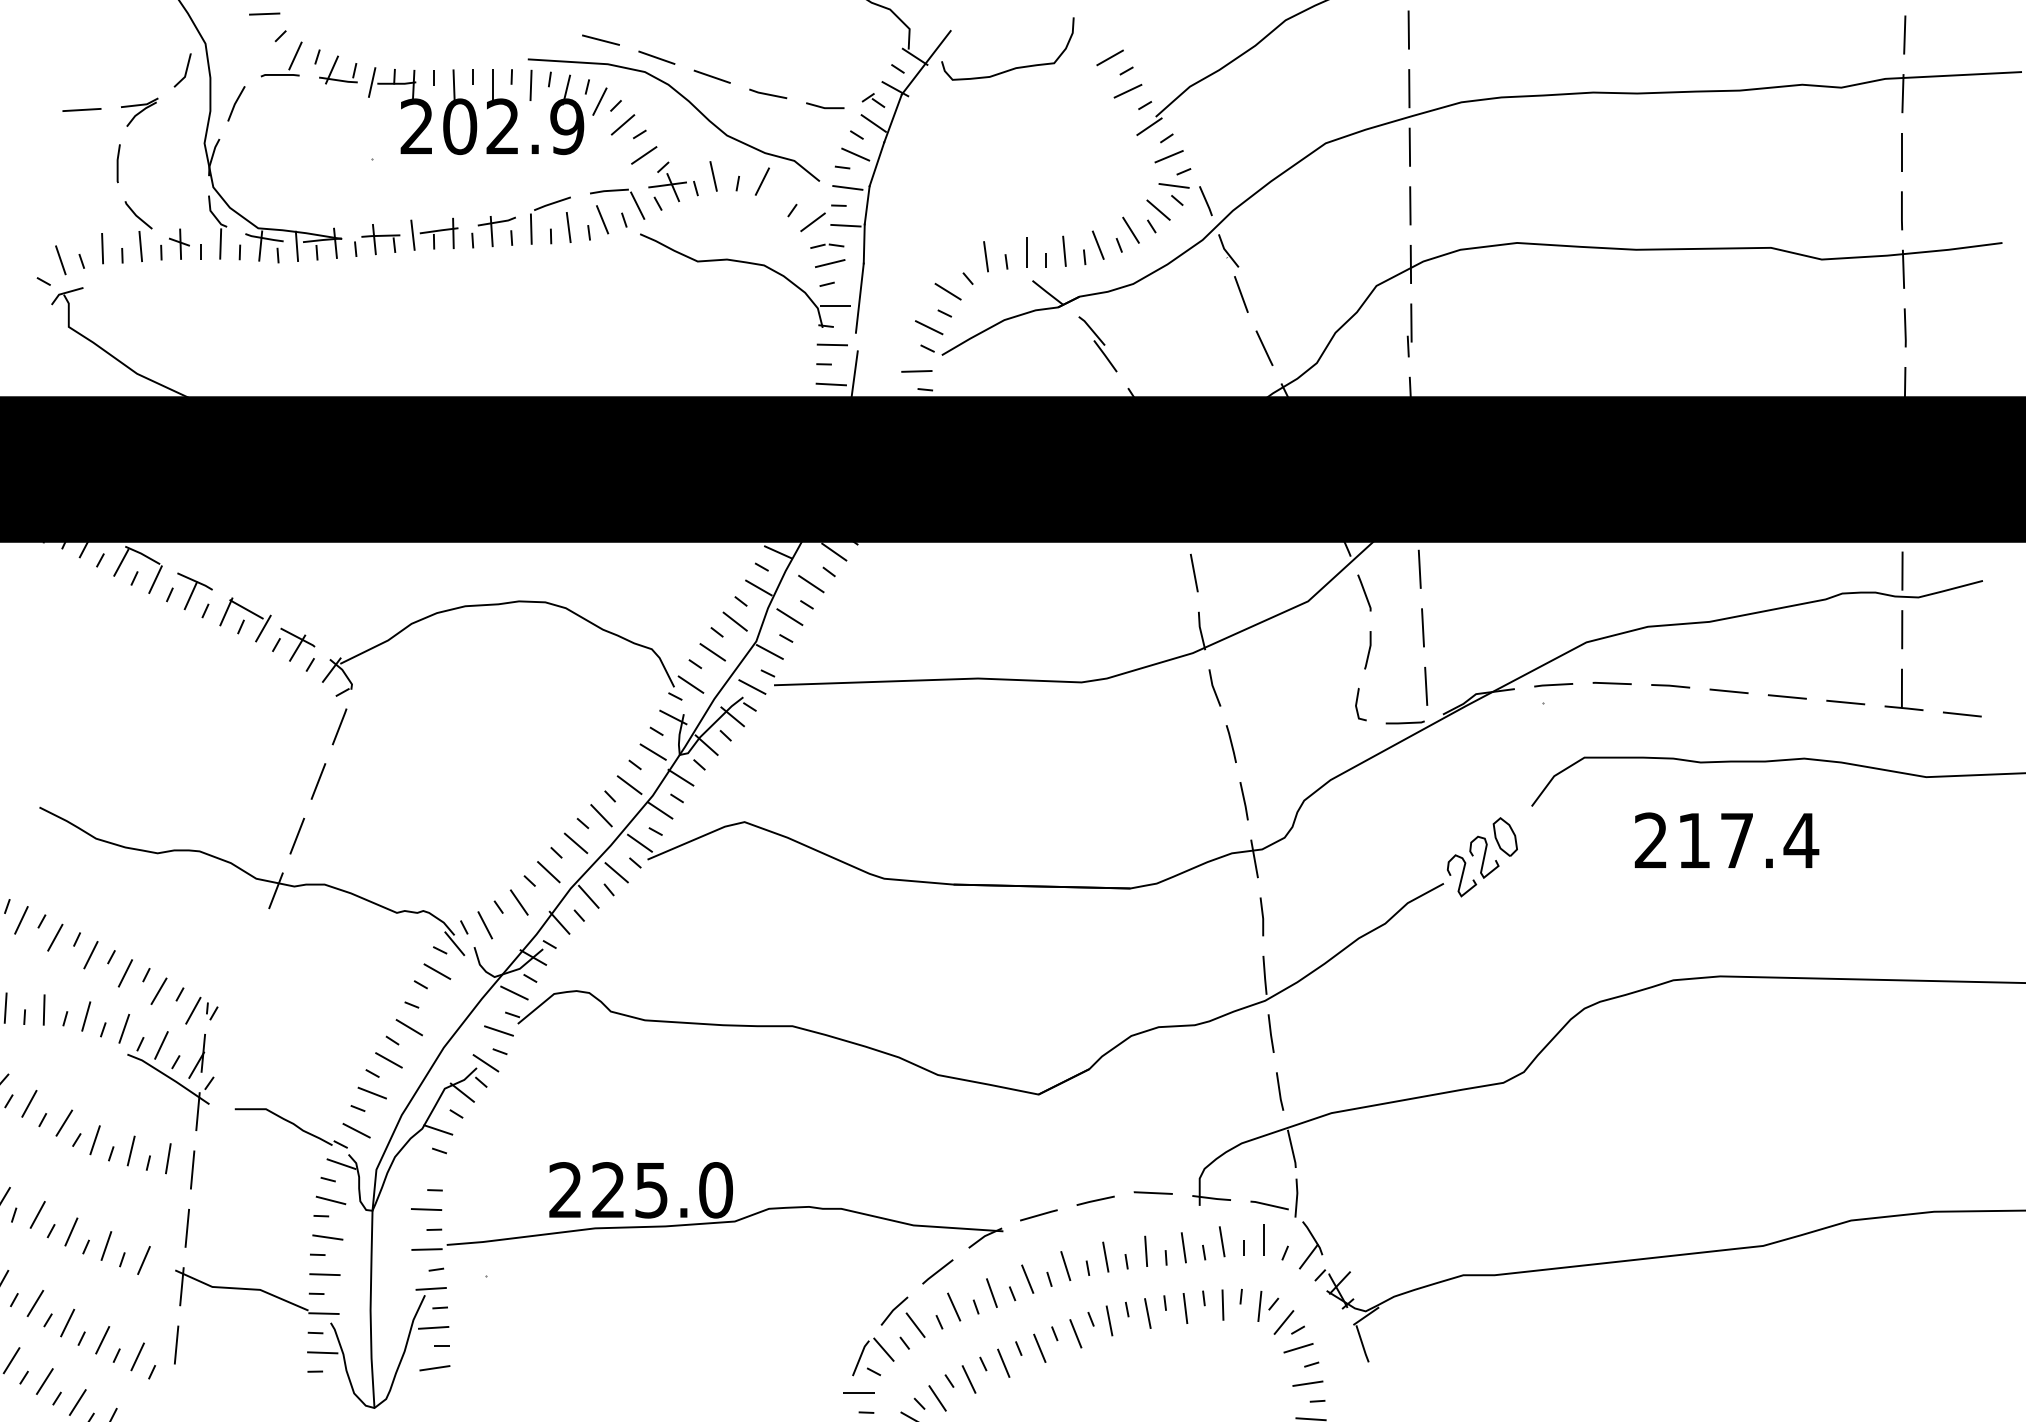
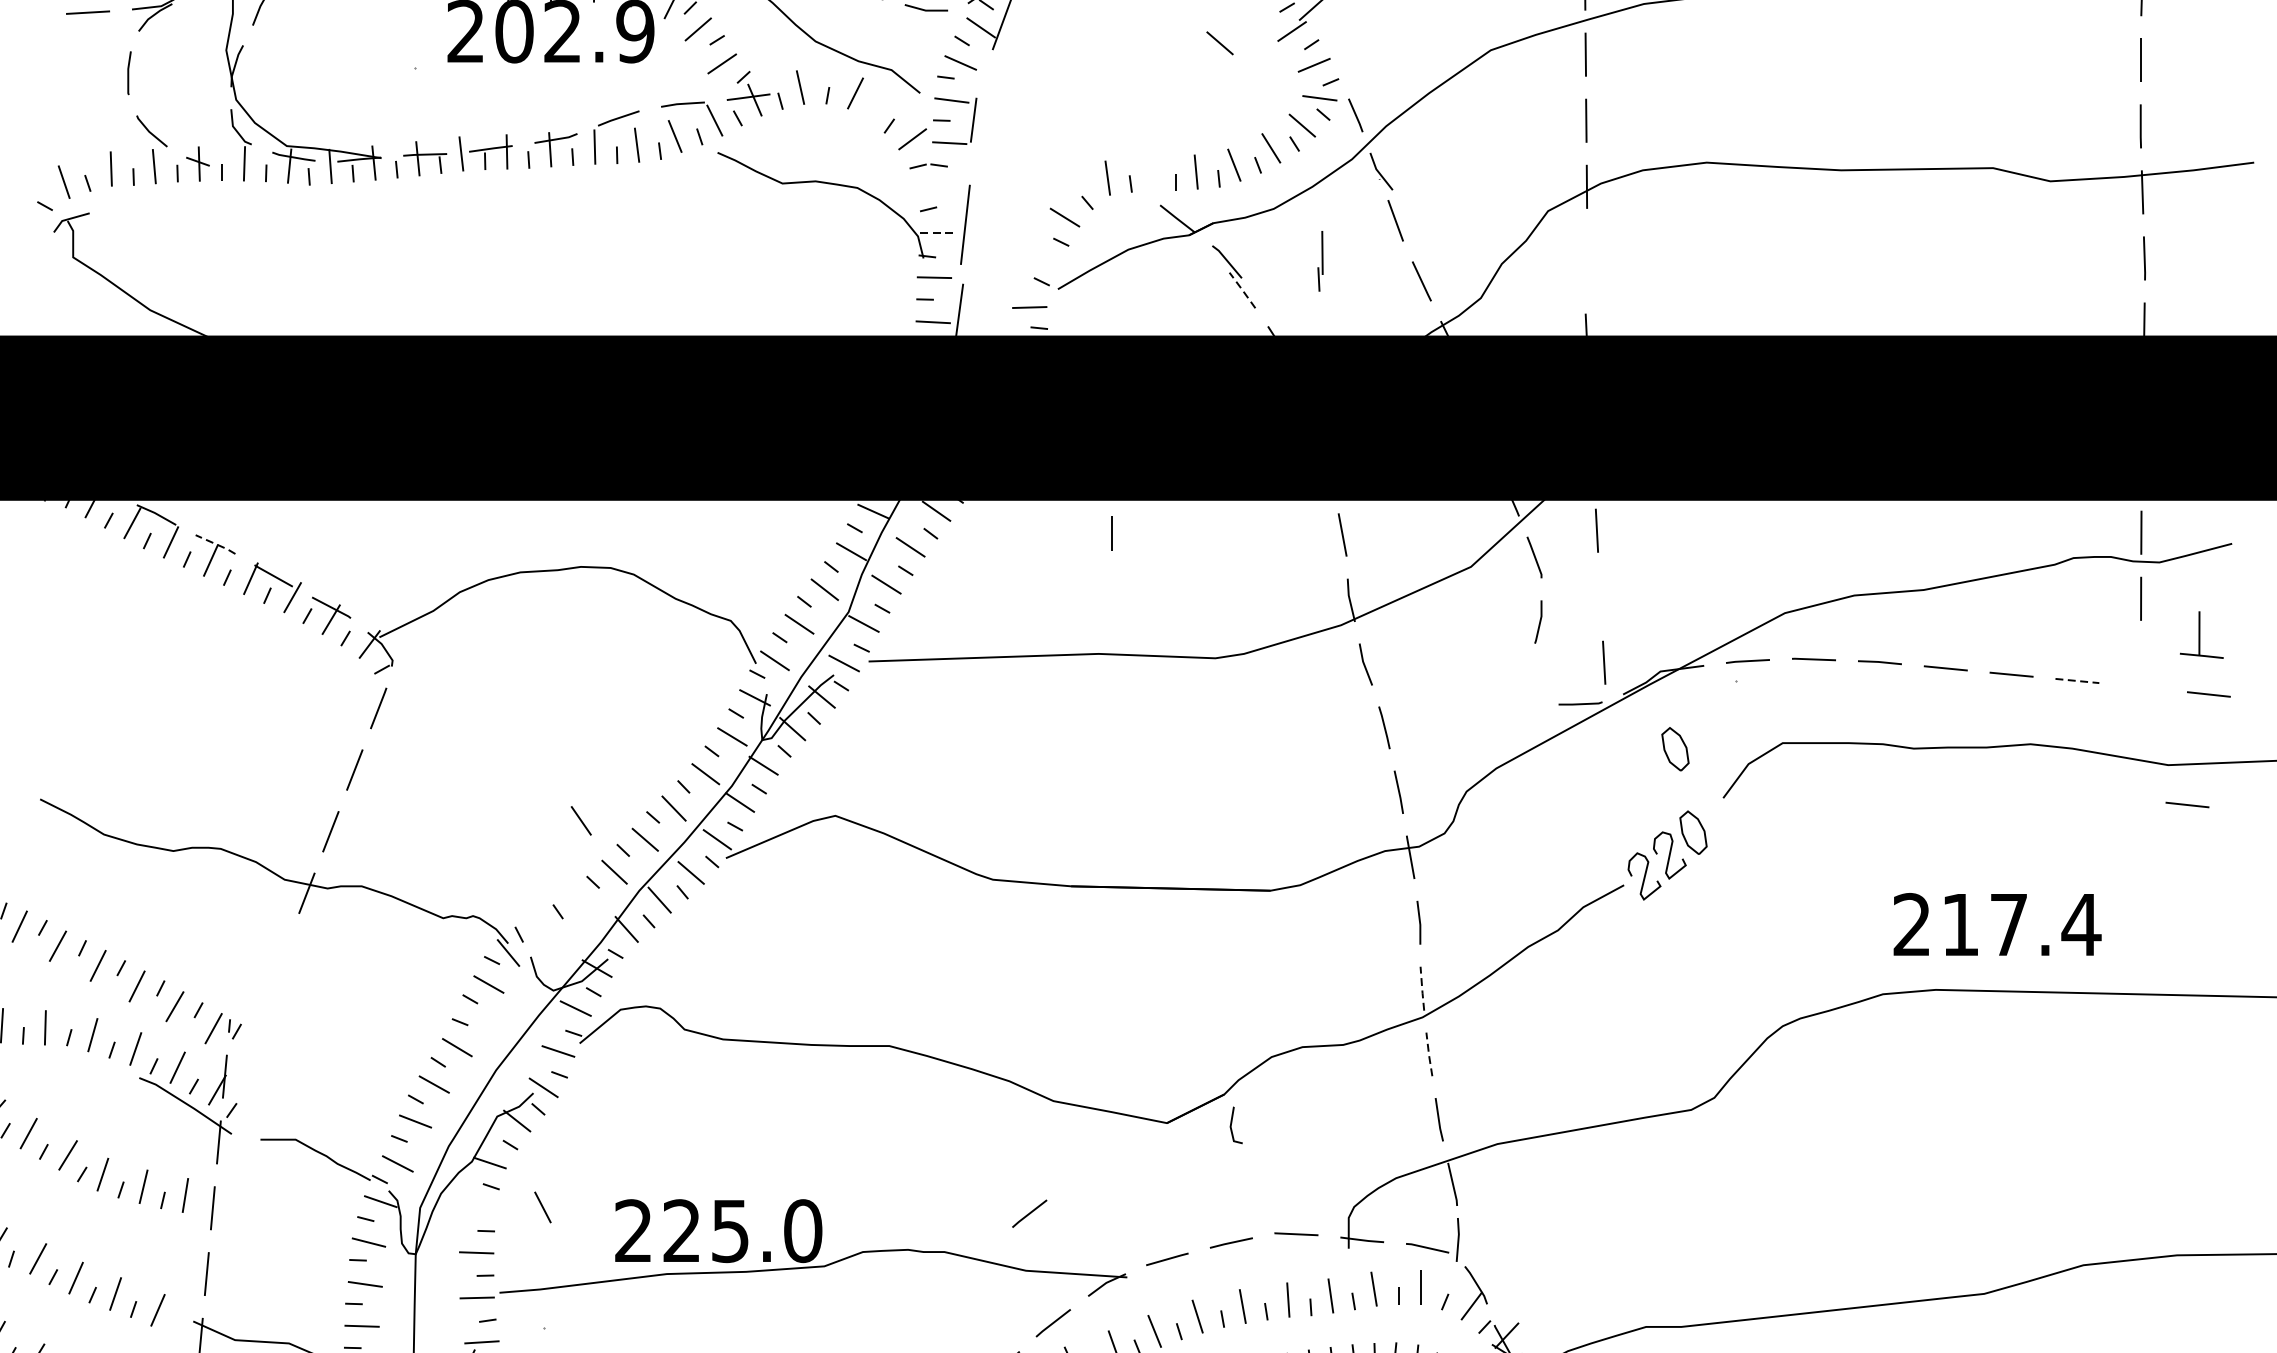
line: (1085, 136) -> (1219, 42), added
line: (876, 164) -> (984, 74), removed
line: (863, 243) -> (969, 163), removed
line: (1026, 252) -> (1111, 533), moved
line: (830, 263) -> (932, 185), removed
line: (835, 305) -> (937, 233), solid -> dashed
line: (929, 327) -> (1043, 257), removed
part: (1409, 330) -> (1320, 261), moved
line: (1104, 355) -> (1241, 289), solid -> dashed
line: (195, 581) -> (216, 544), solid -> dashed
line: (1422, 627) -> (1600, 596), removed
part: (1903, 689) -> (2201, 634), moved
line: (1845, 702) -> (2077, 680), solid -> dashed
line: (1357, 704) -> (1232, 1125), moved
part: (1488, 762) -> (1674, 748), added
line: (1943, 812) -> (2187, 805), added
text: (1726, 839) -> (1997, 923), moved
line: (518, 902) -> (580, 820), moved
line: (485, 925) -> (543, 1207), moved
line: (1264, 975) -> (1421, 988), solid -> dashed
line: (1270, 1034) -> (1428, 1055), solid -> dashed
line: (916, 1174) -> (1029, 1213), added

